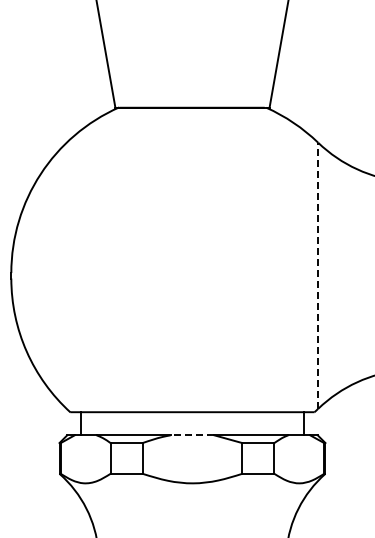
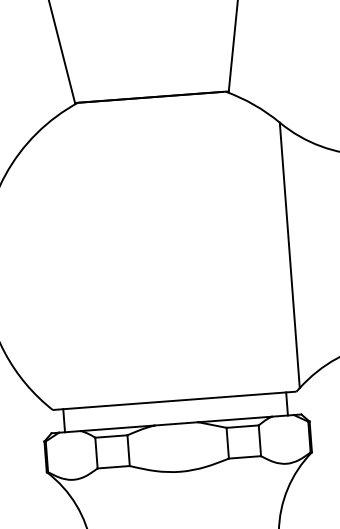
line: (318, 275) -> (290, 255), dashed -> solid
line: (192, 435) -> (176, 424), dashed -> solid

